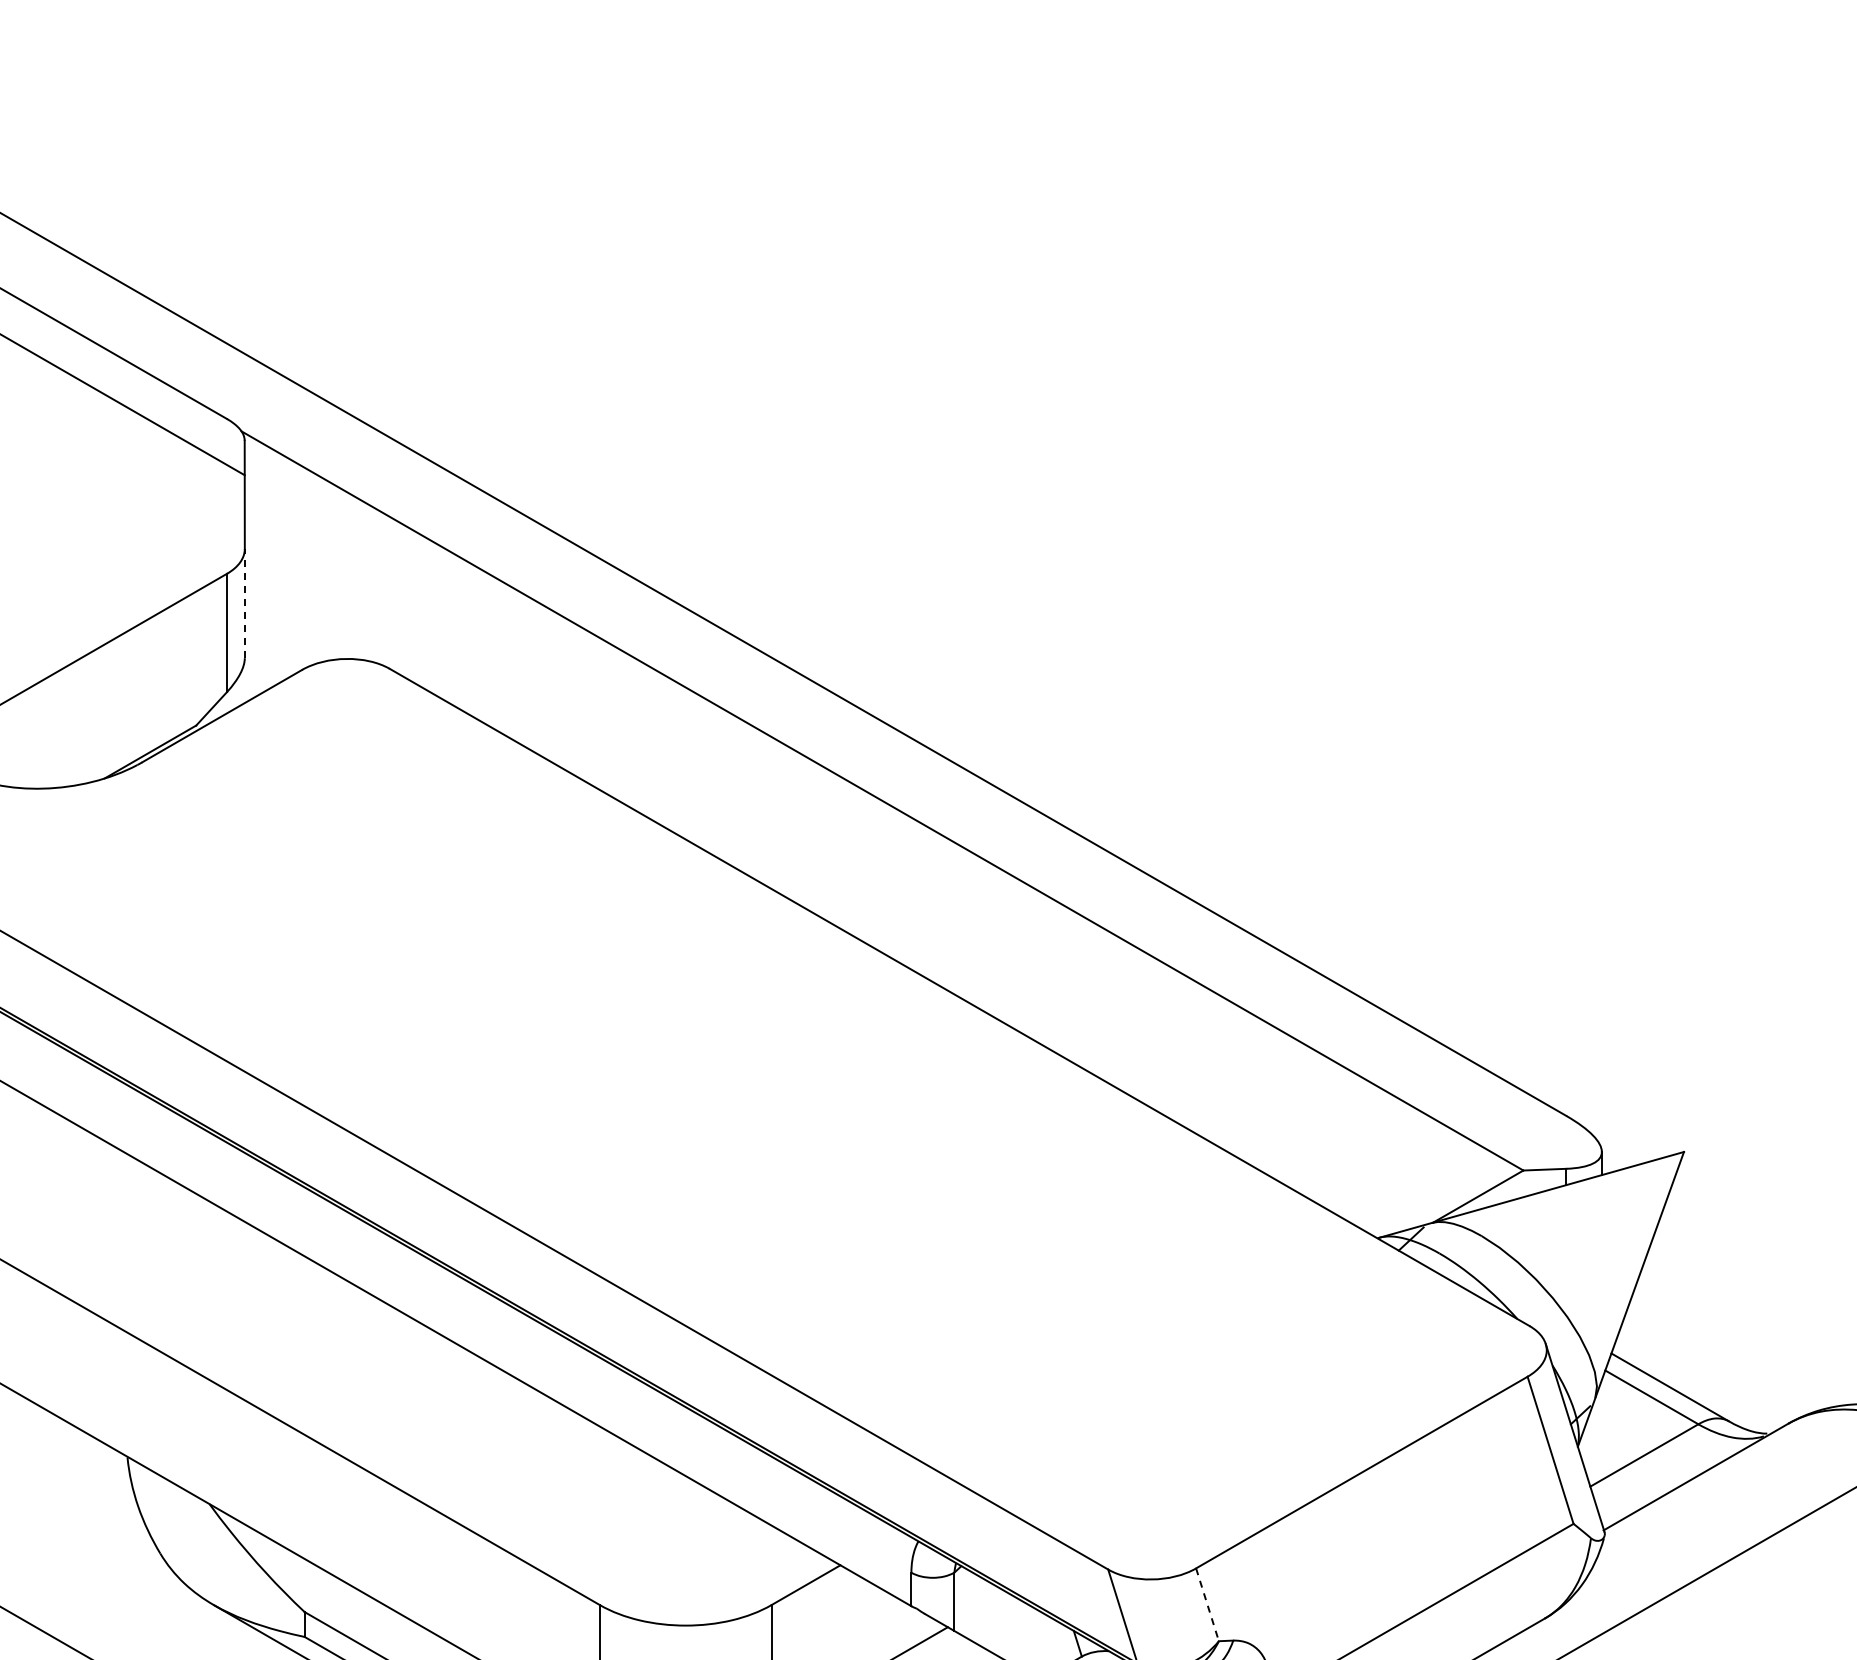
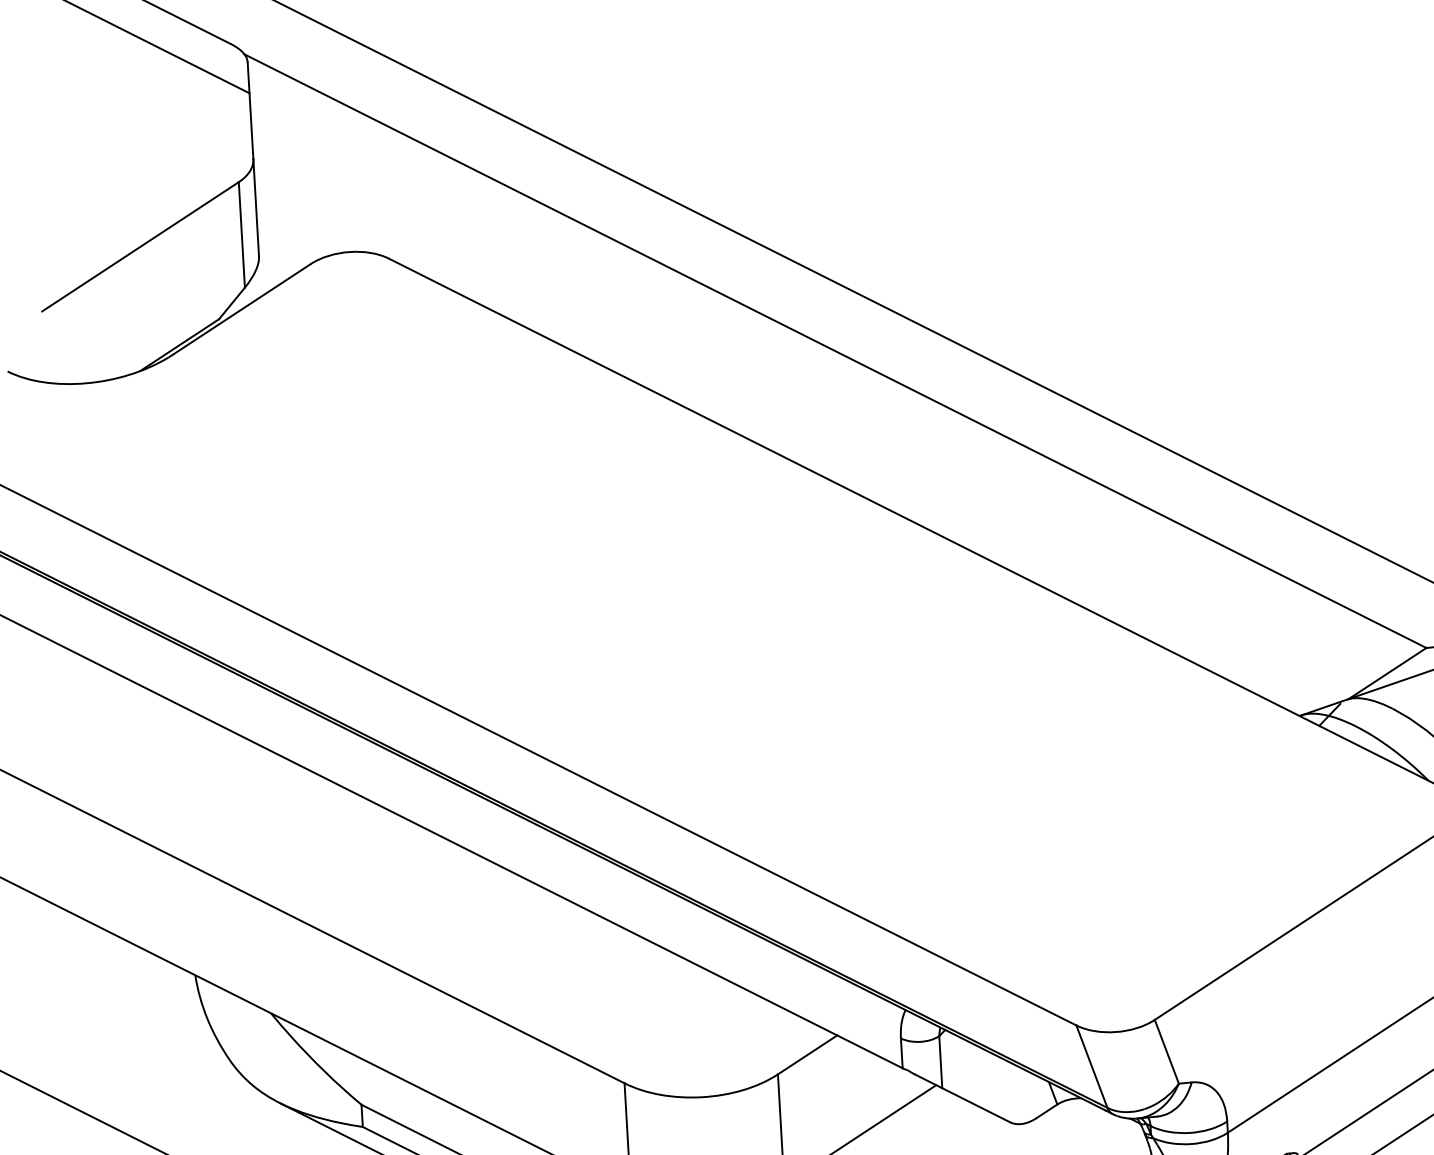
line: (244, 603) -> (255, 207), dashed -> solid
line: (1207, 1605) -> (1166, 1052), dashed -> solid

